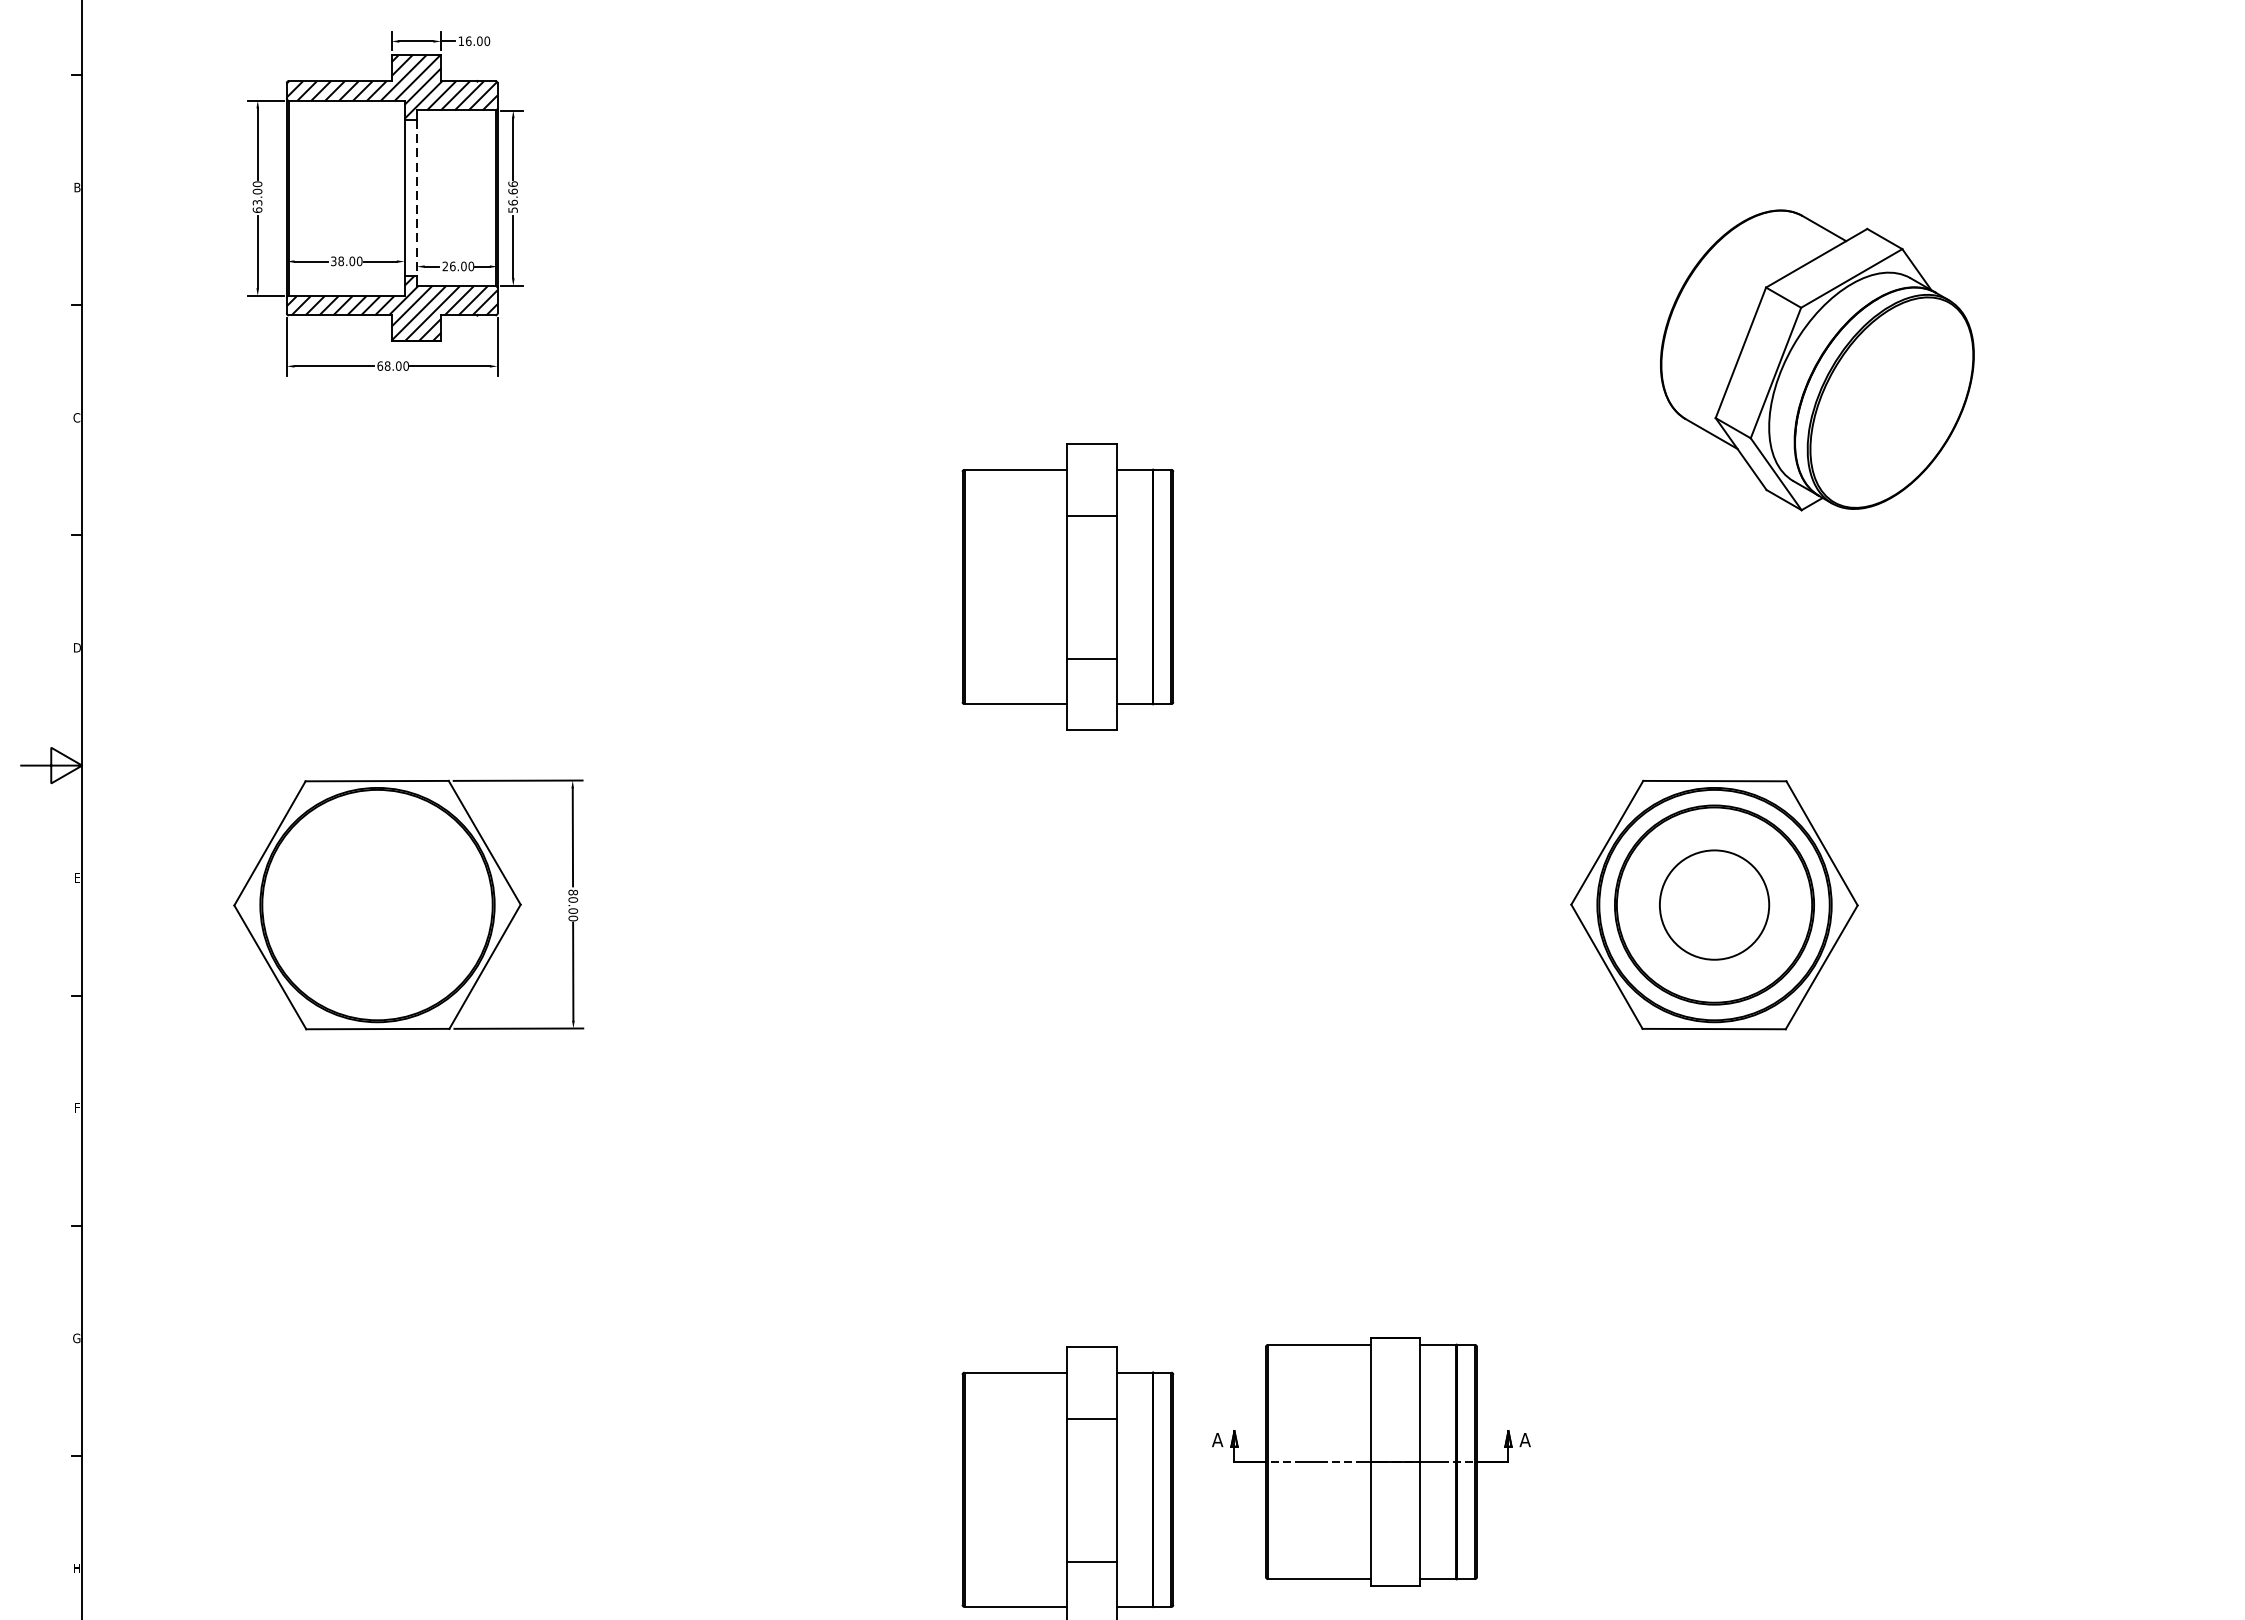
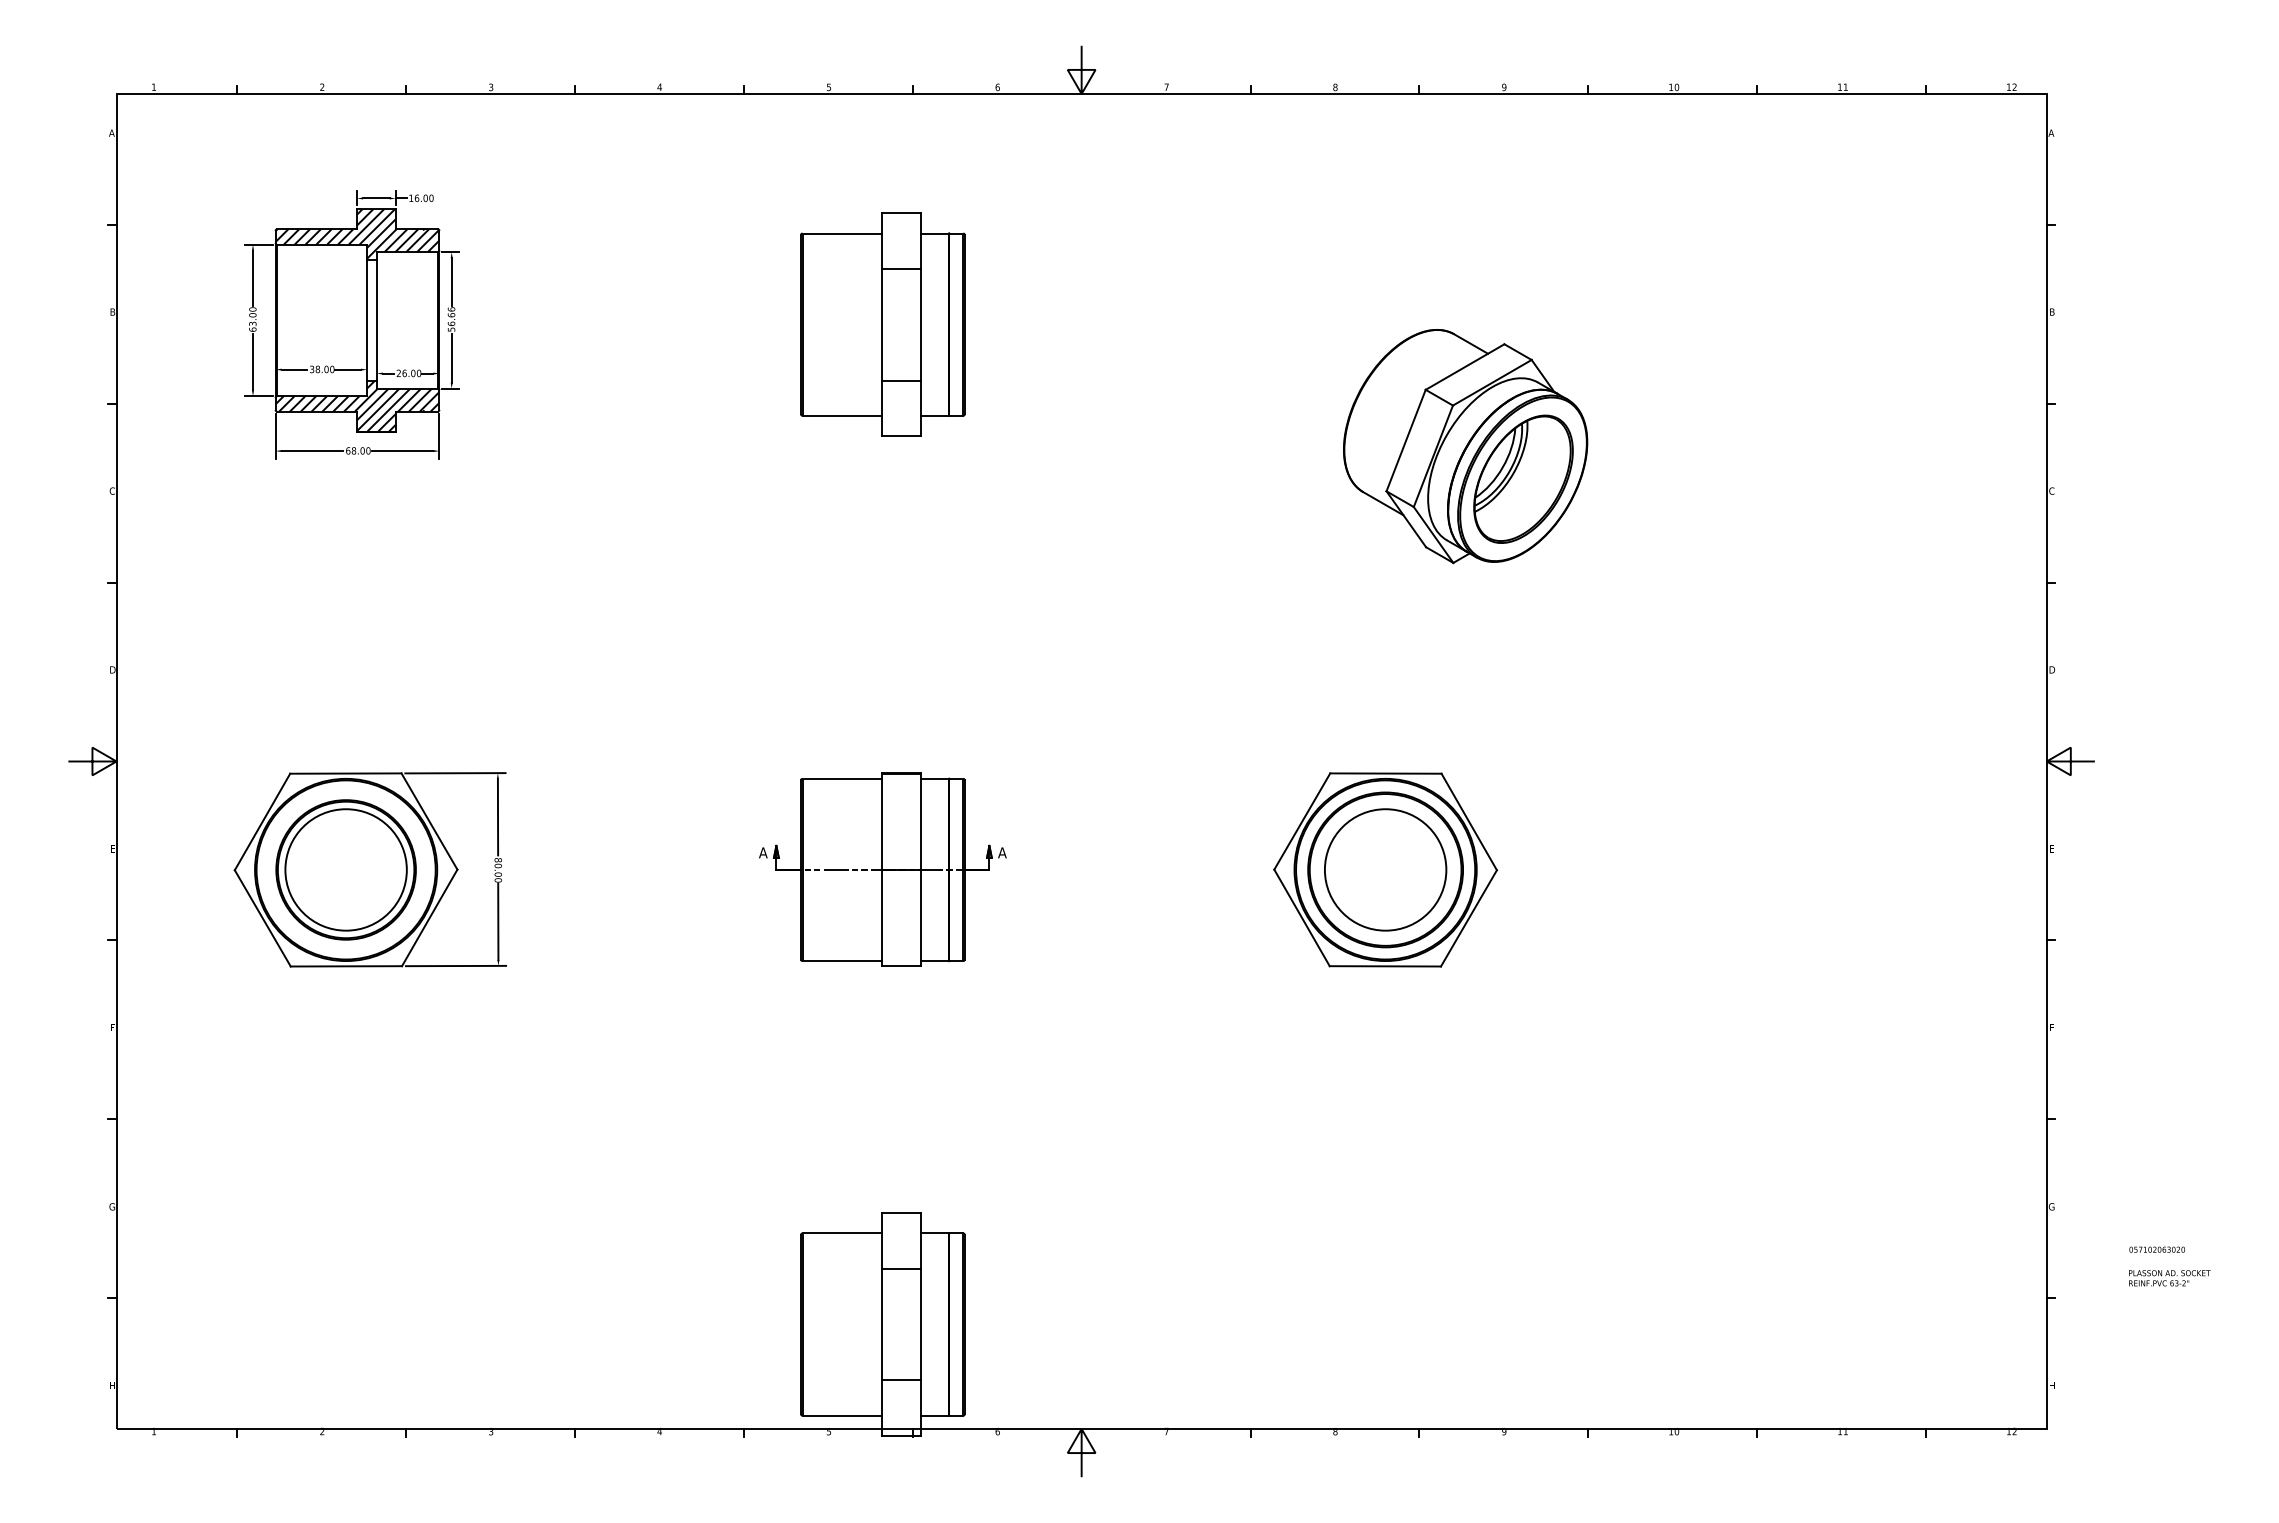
line: (416, 198) -> (376, 320), dashed -> solid
part: (1891, 401) -> (1523, 478), added
part: (1067, 586) -> (882, 324), moved
part: (376, 904) -> (345, 869), added
circle: (1714, 904) -> (1385, 869), size x1.43
part: (1370, 1461) -> (882, 869), moved

